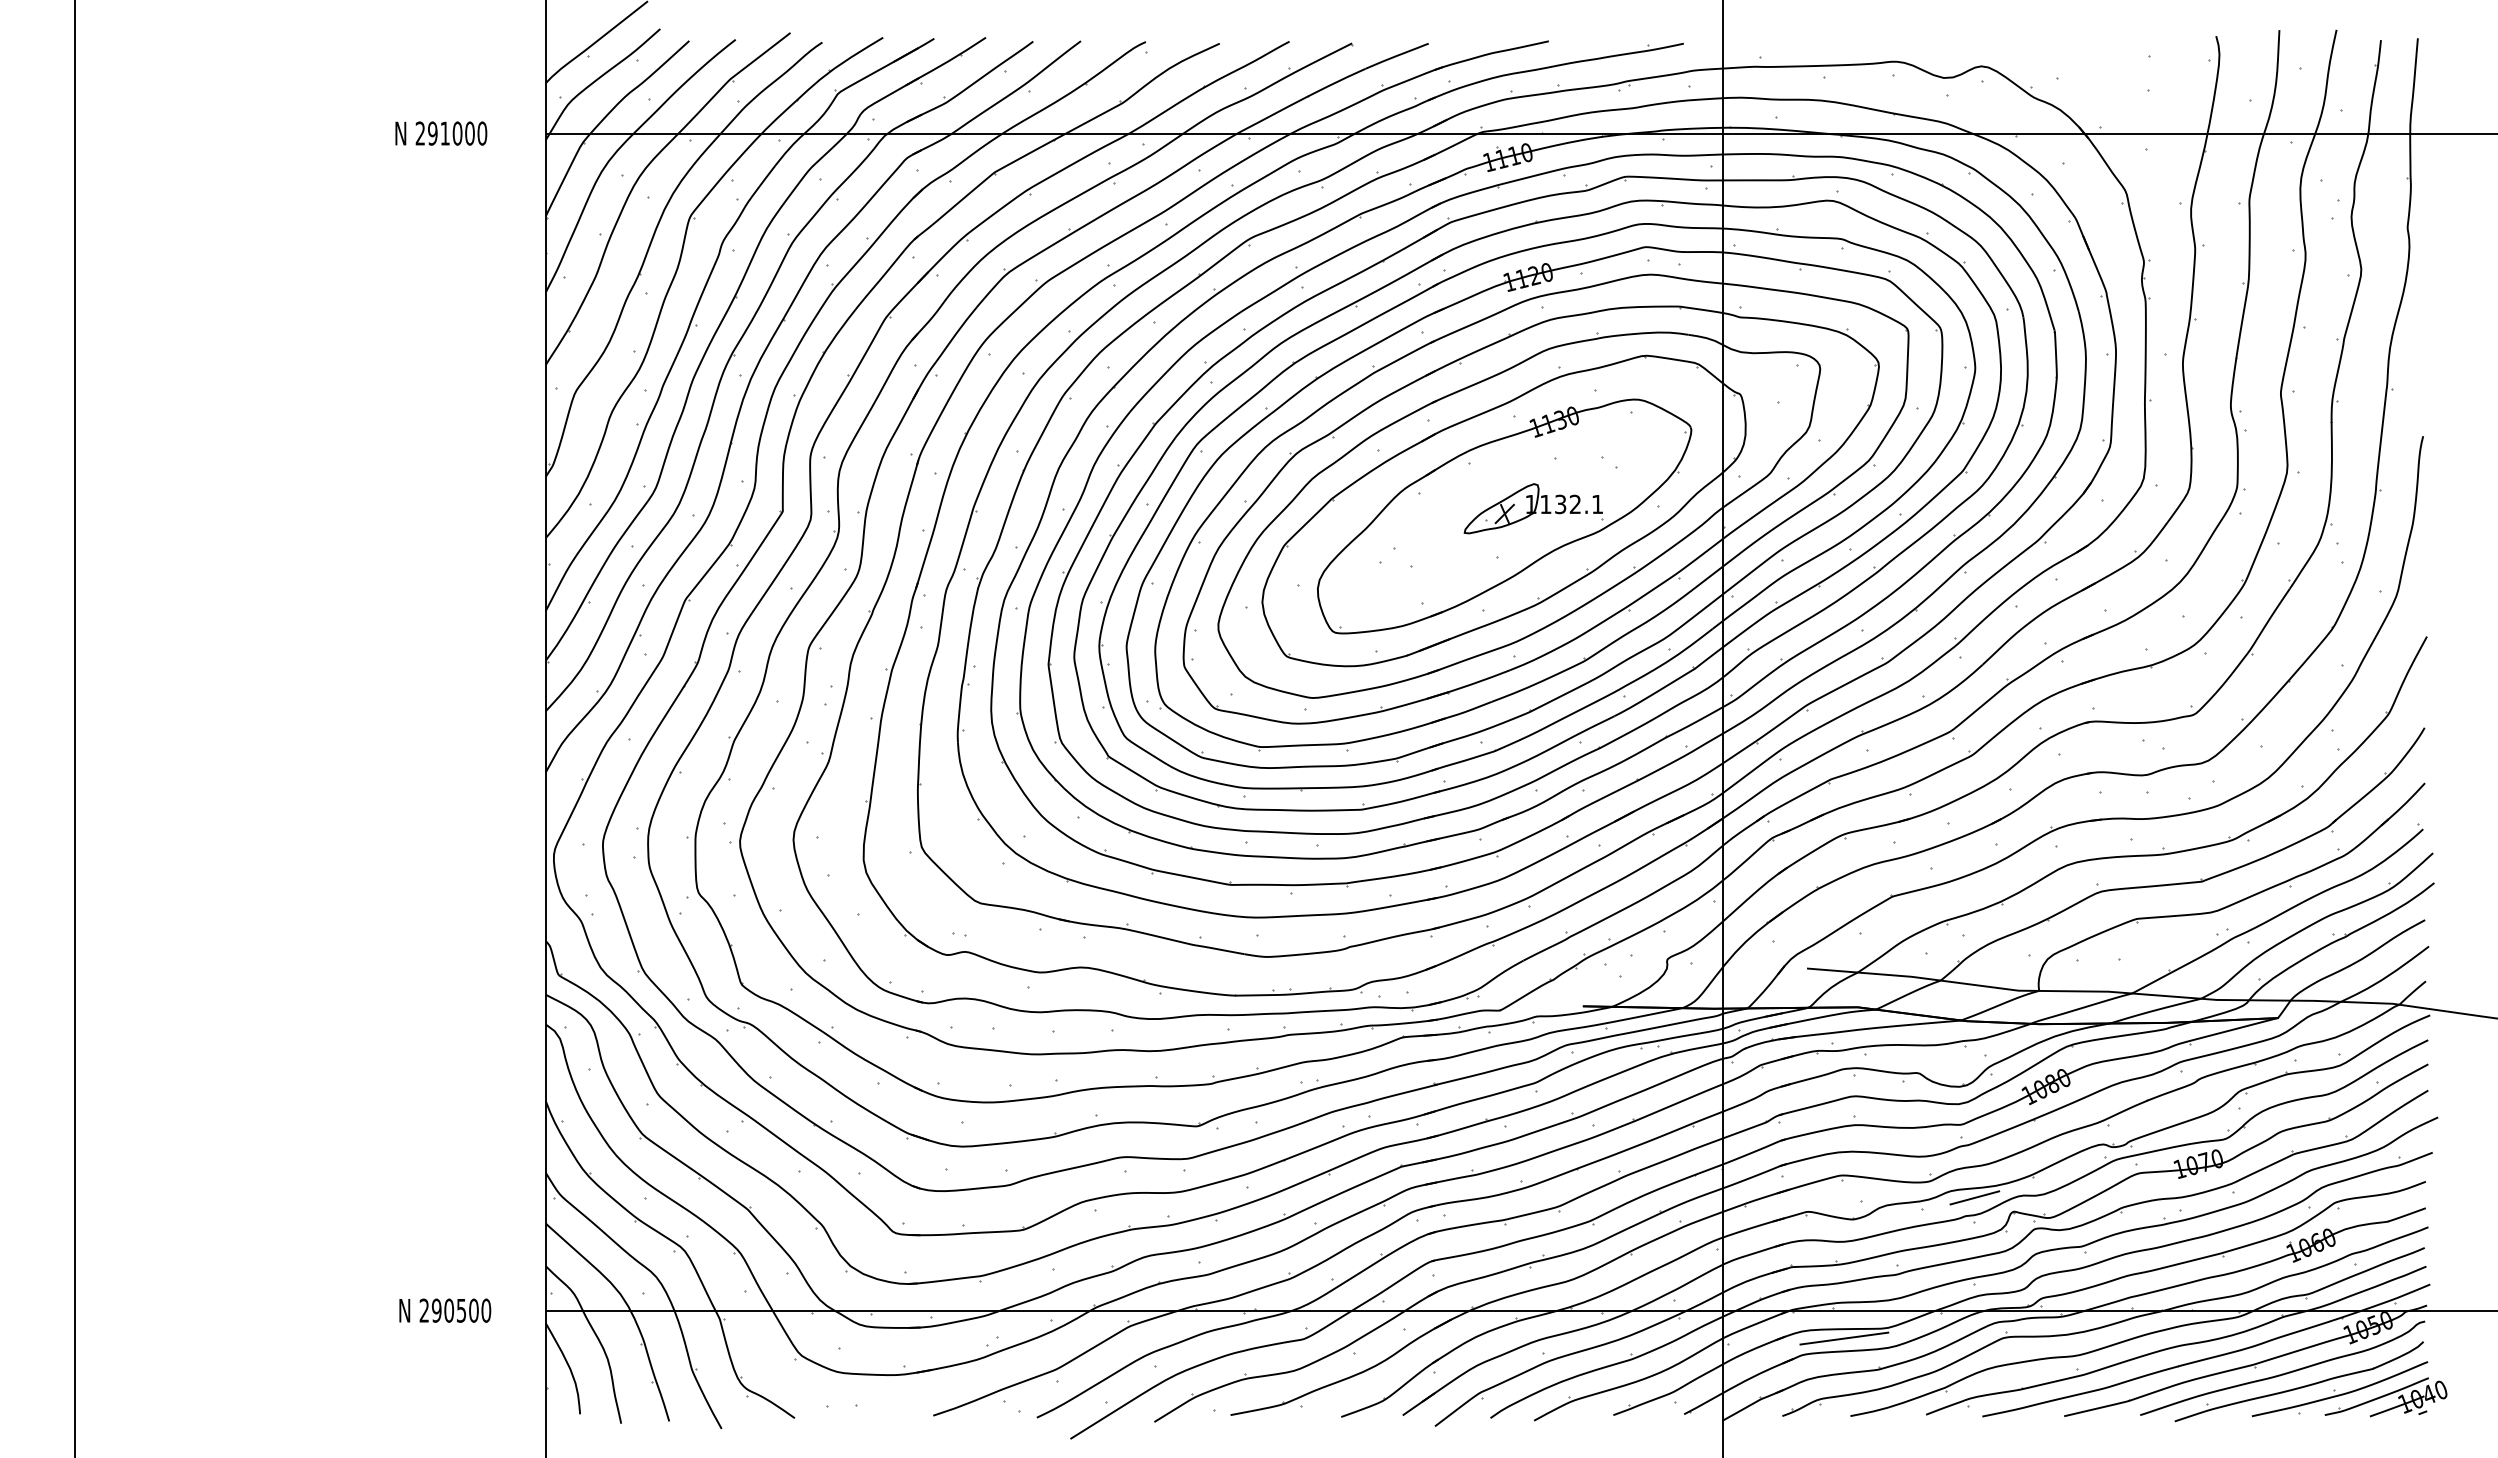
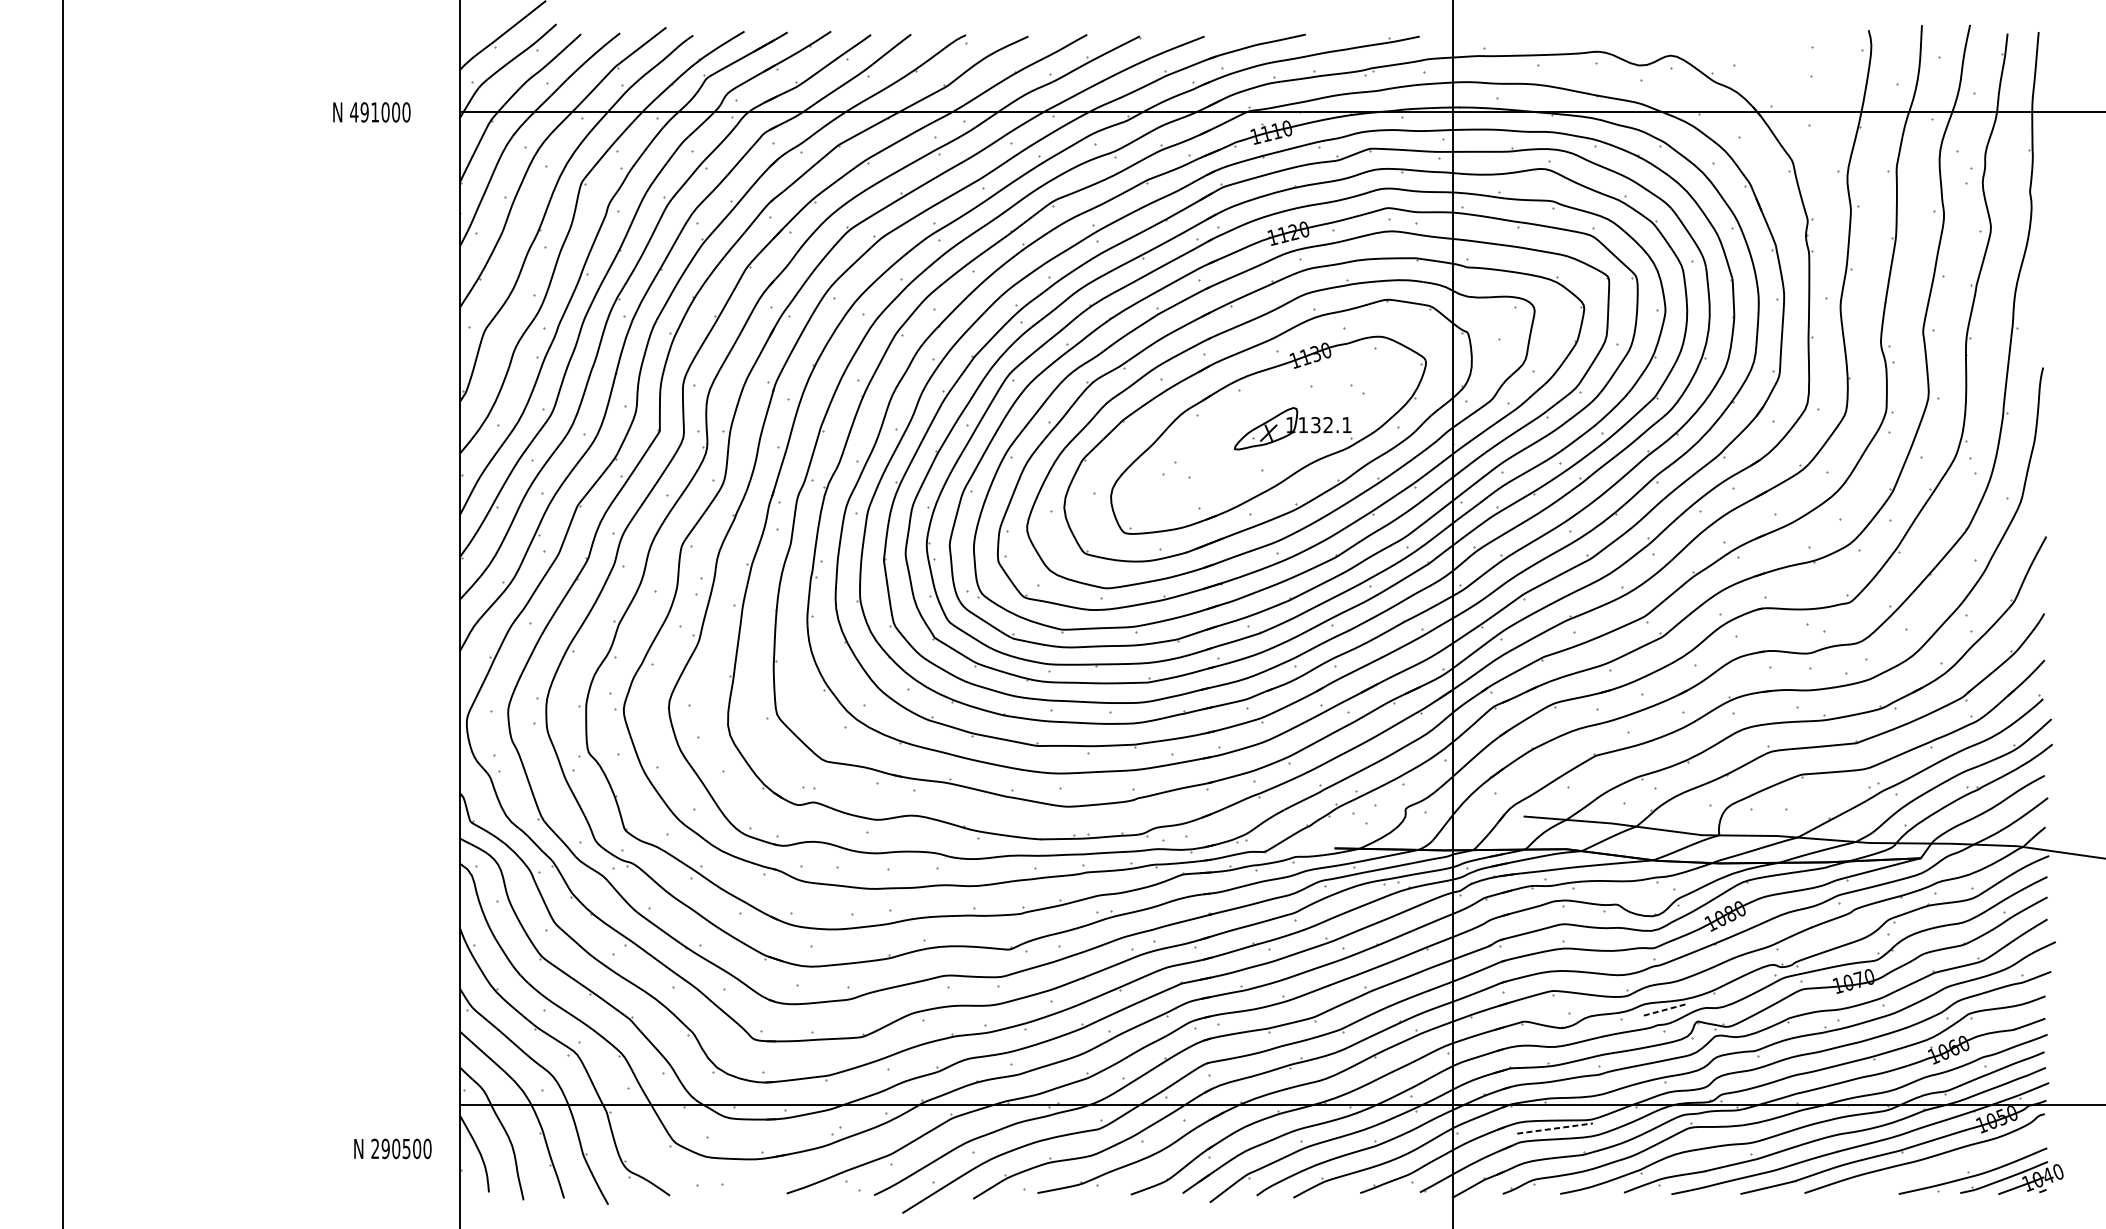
text: (420, 133) -> (354, 112), 291000 -> 491000
line: (1975, 1197) -> (1665, 1009), solid -> dashed
text: (445, 1310) -> (393, 1148), moved
line: (1844, 1338) -> (1555, 1128), solid -> dashed
part: (2298, 1381) -> (1938, 1164), removed

